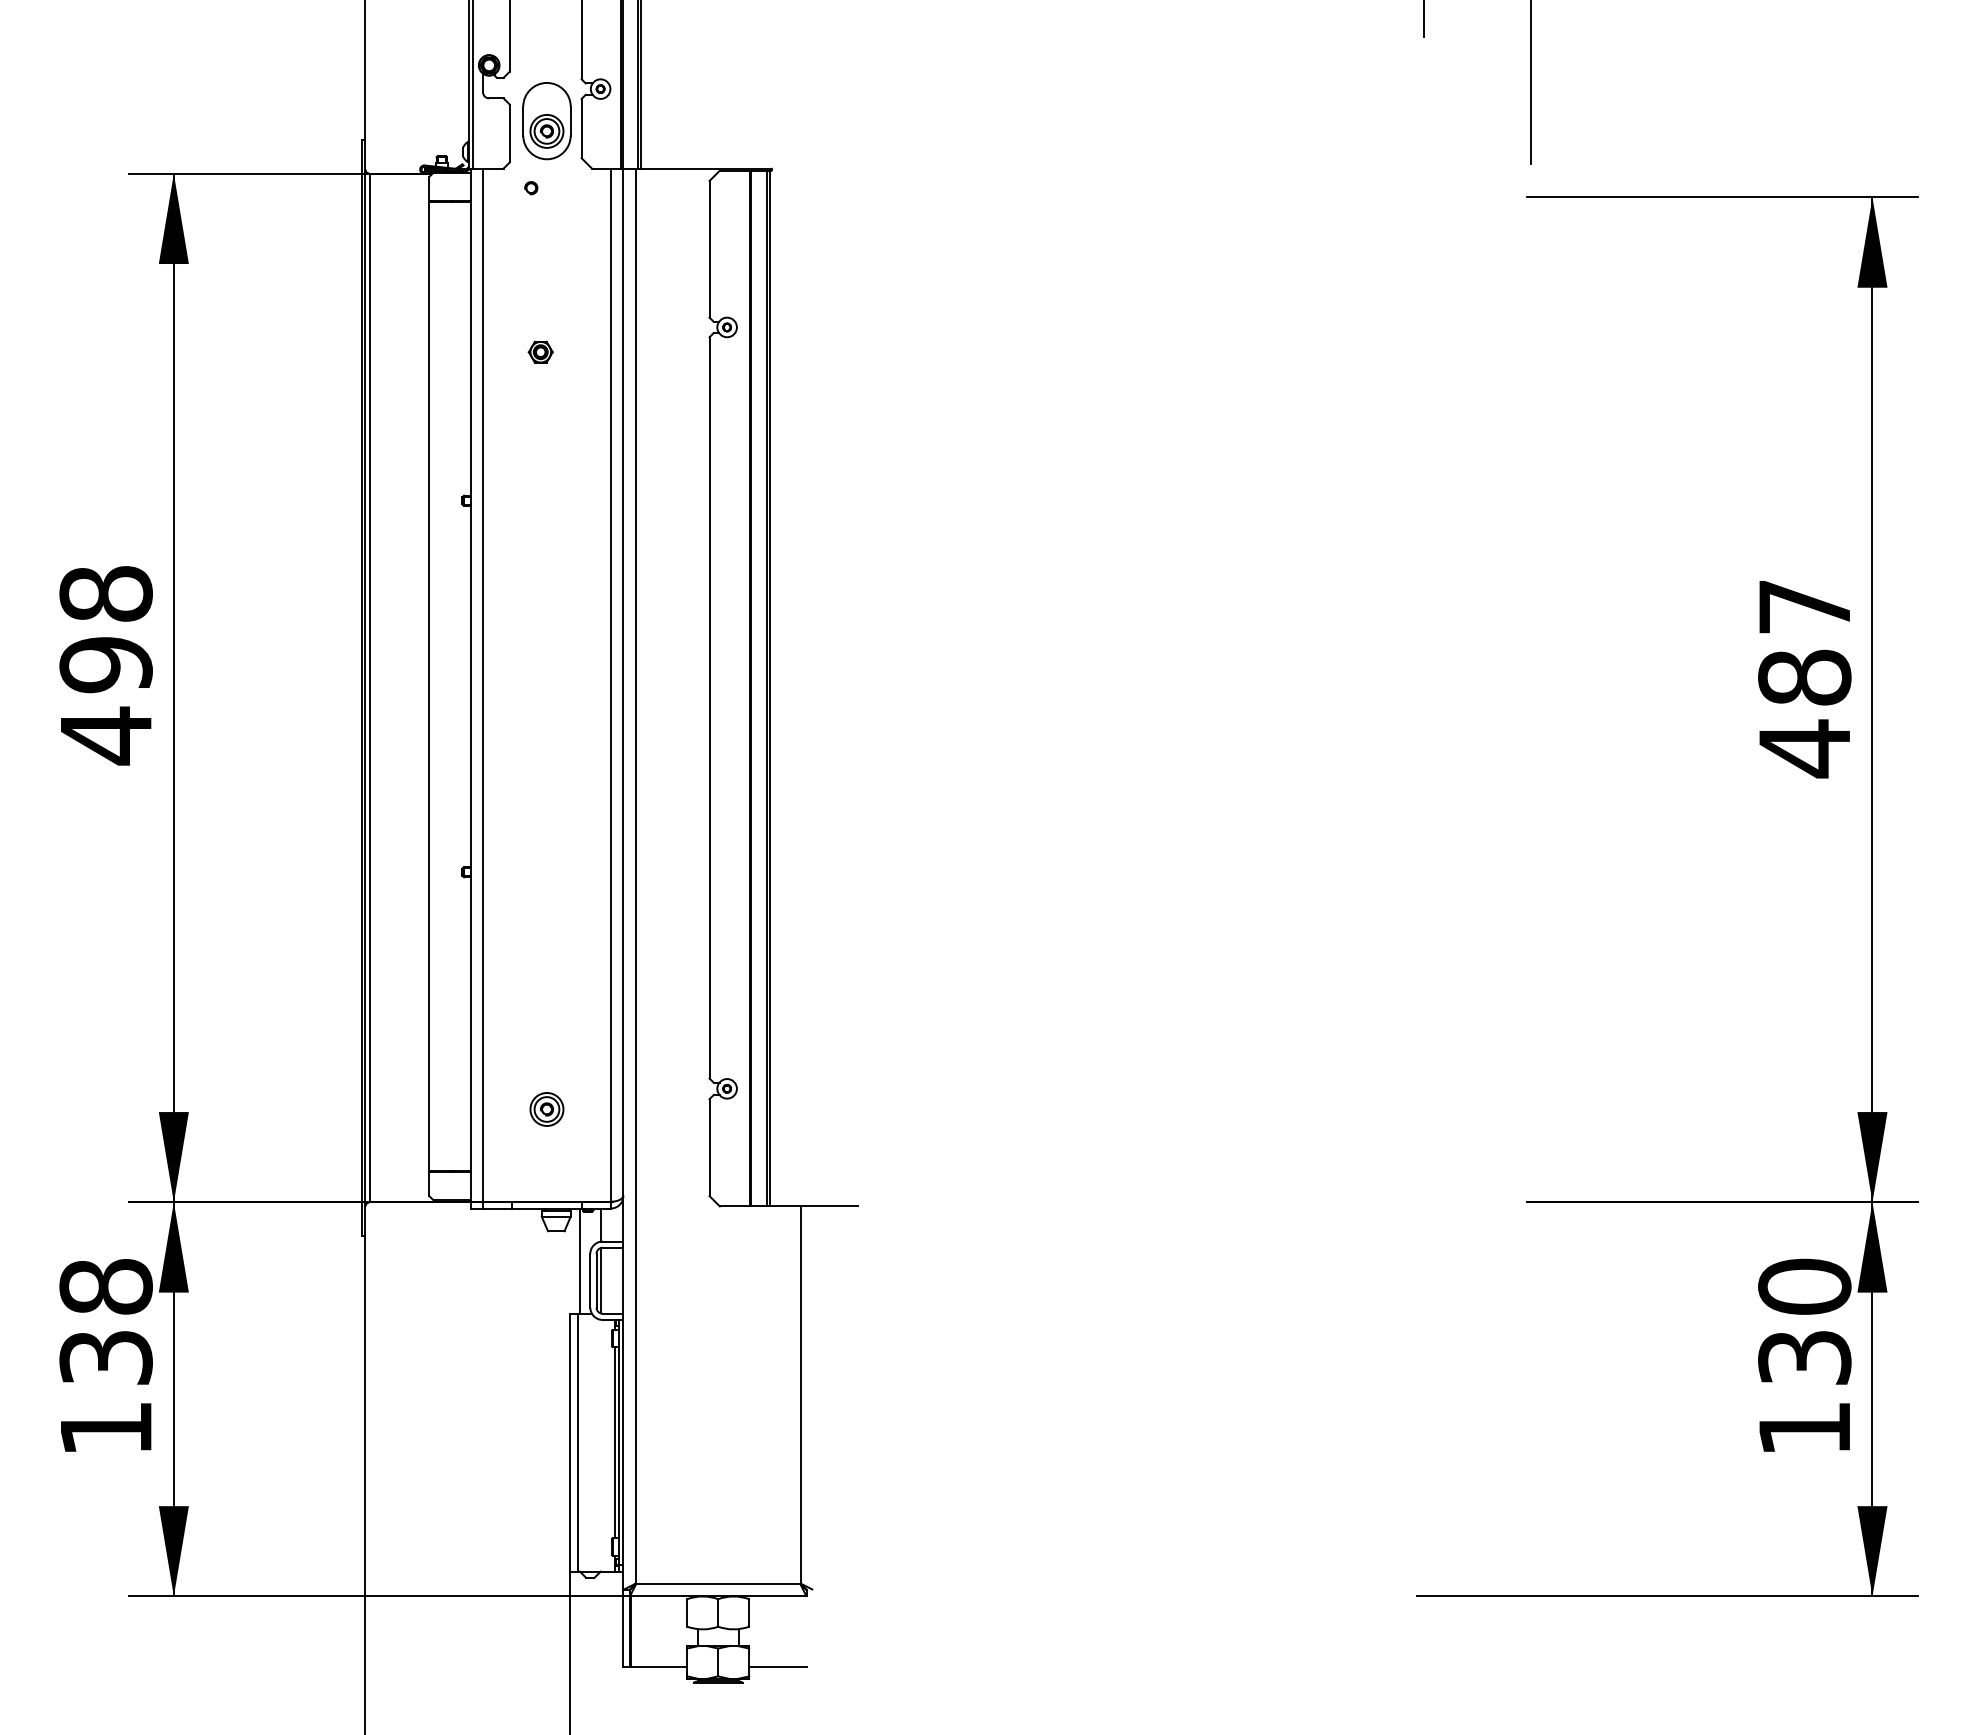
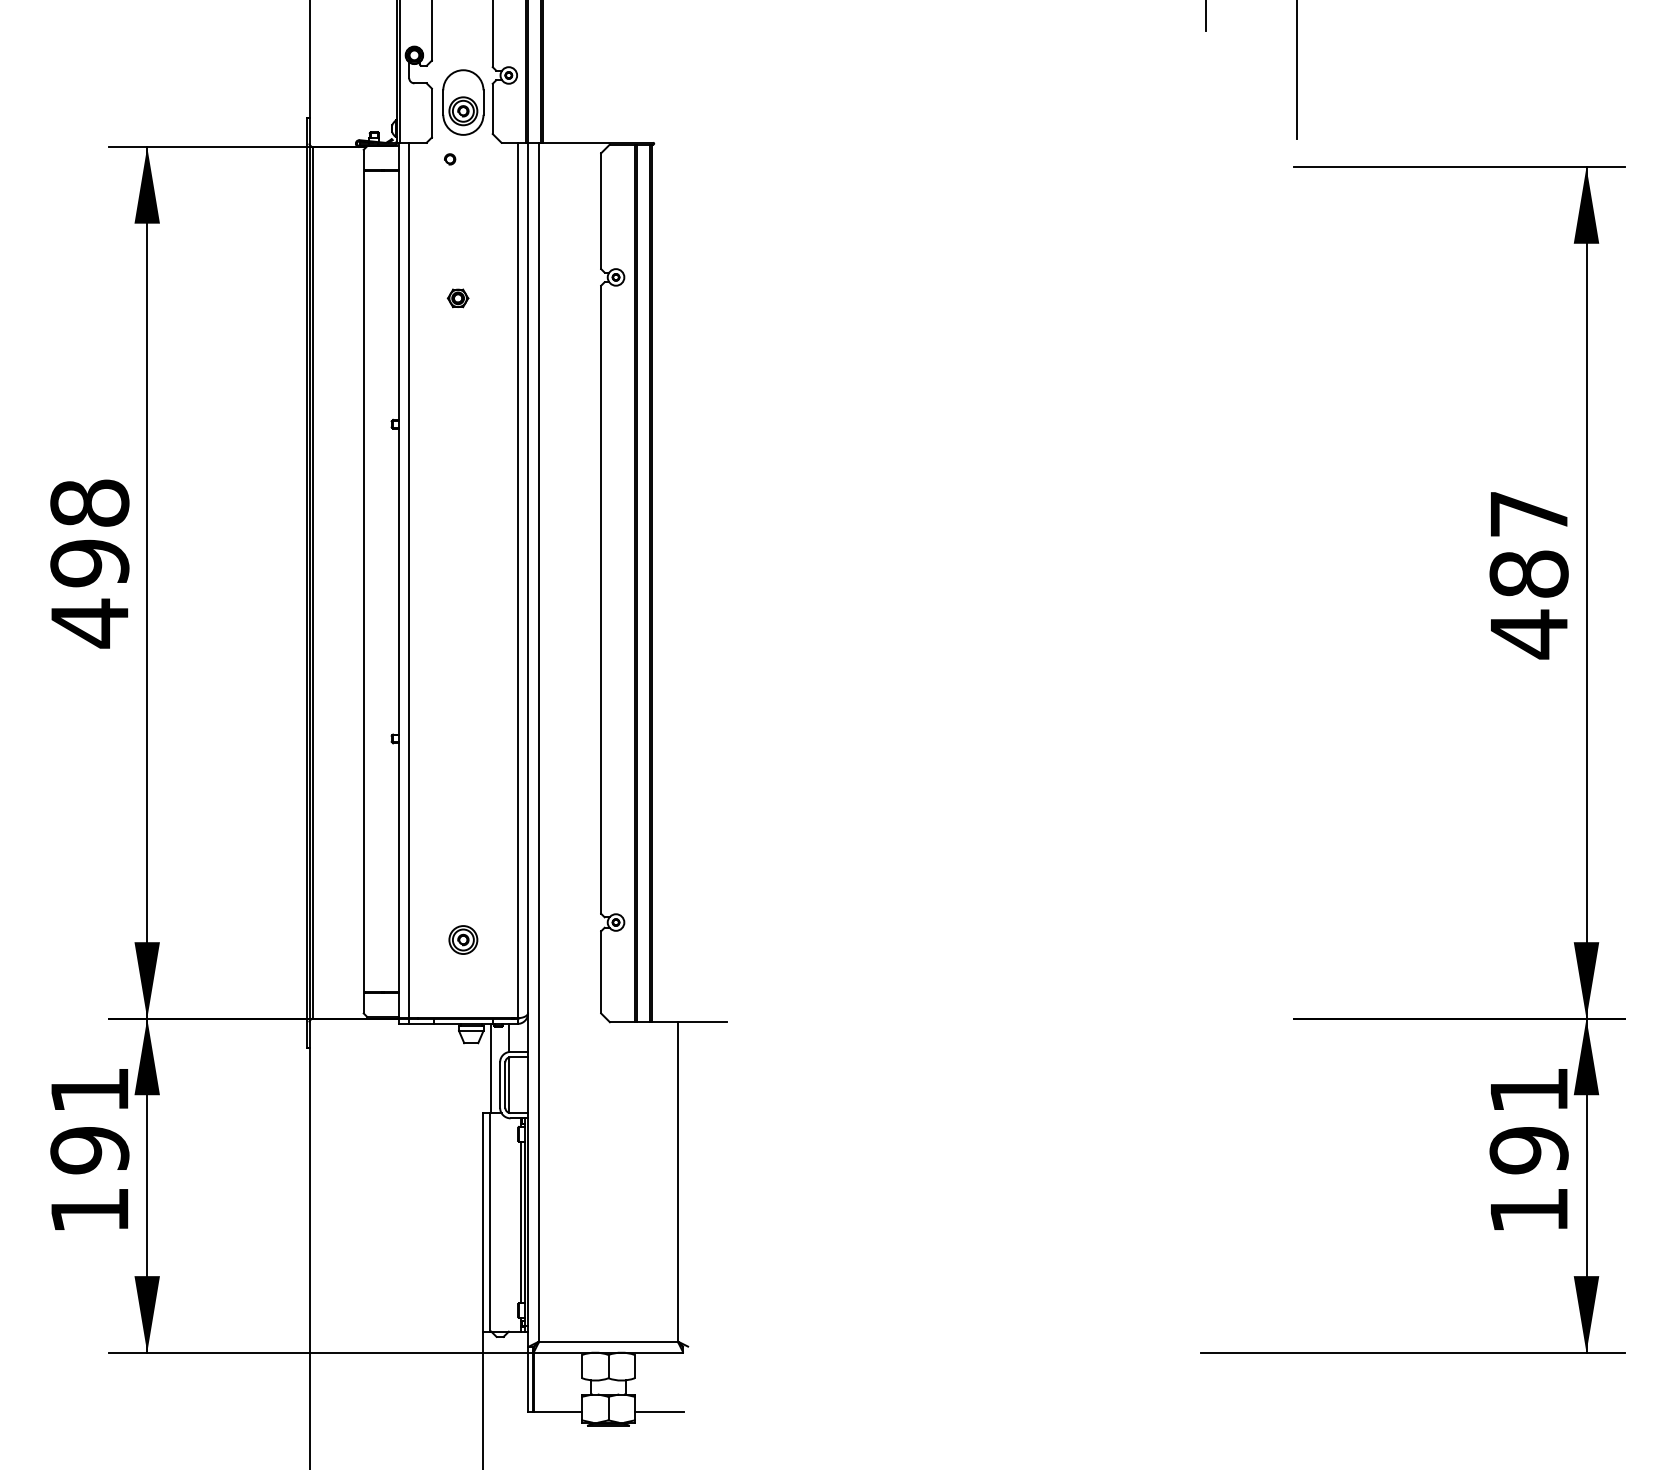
text: (105, 1322) -> (89, 1120), 138 -> 191
text: (1804, 1322) -> (1528, 1120), 130 -> 191

